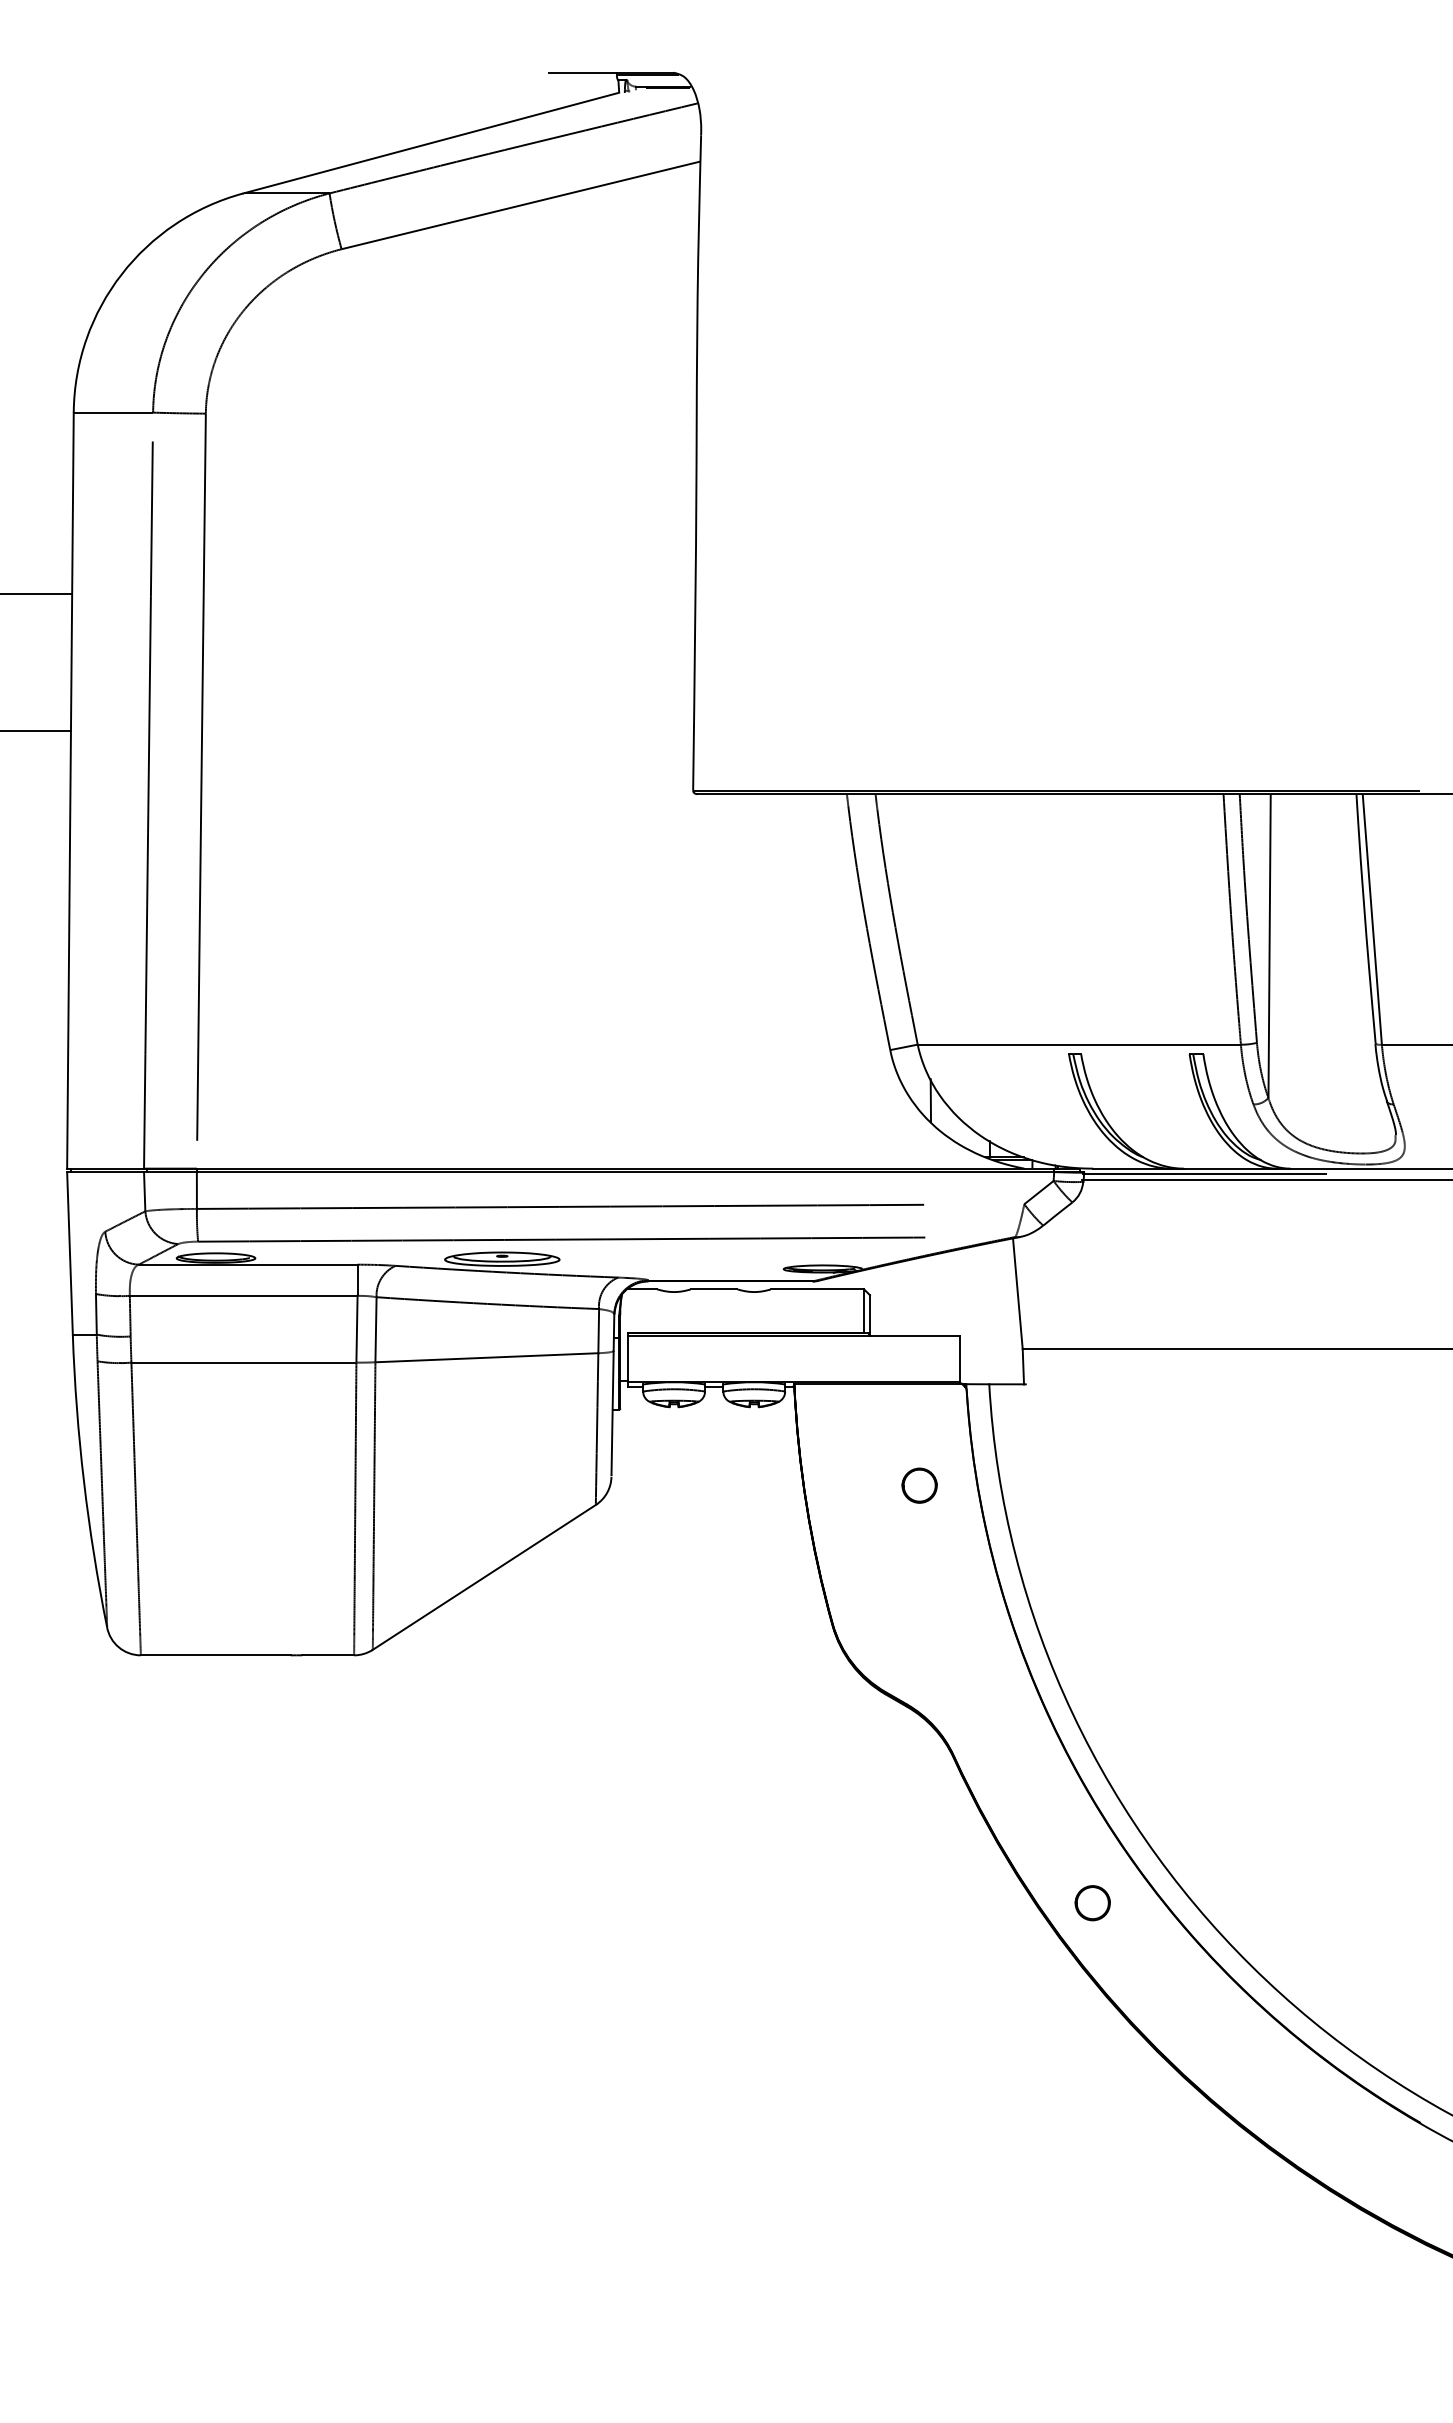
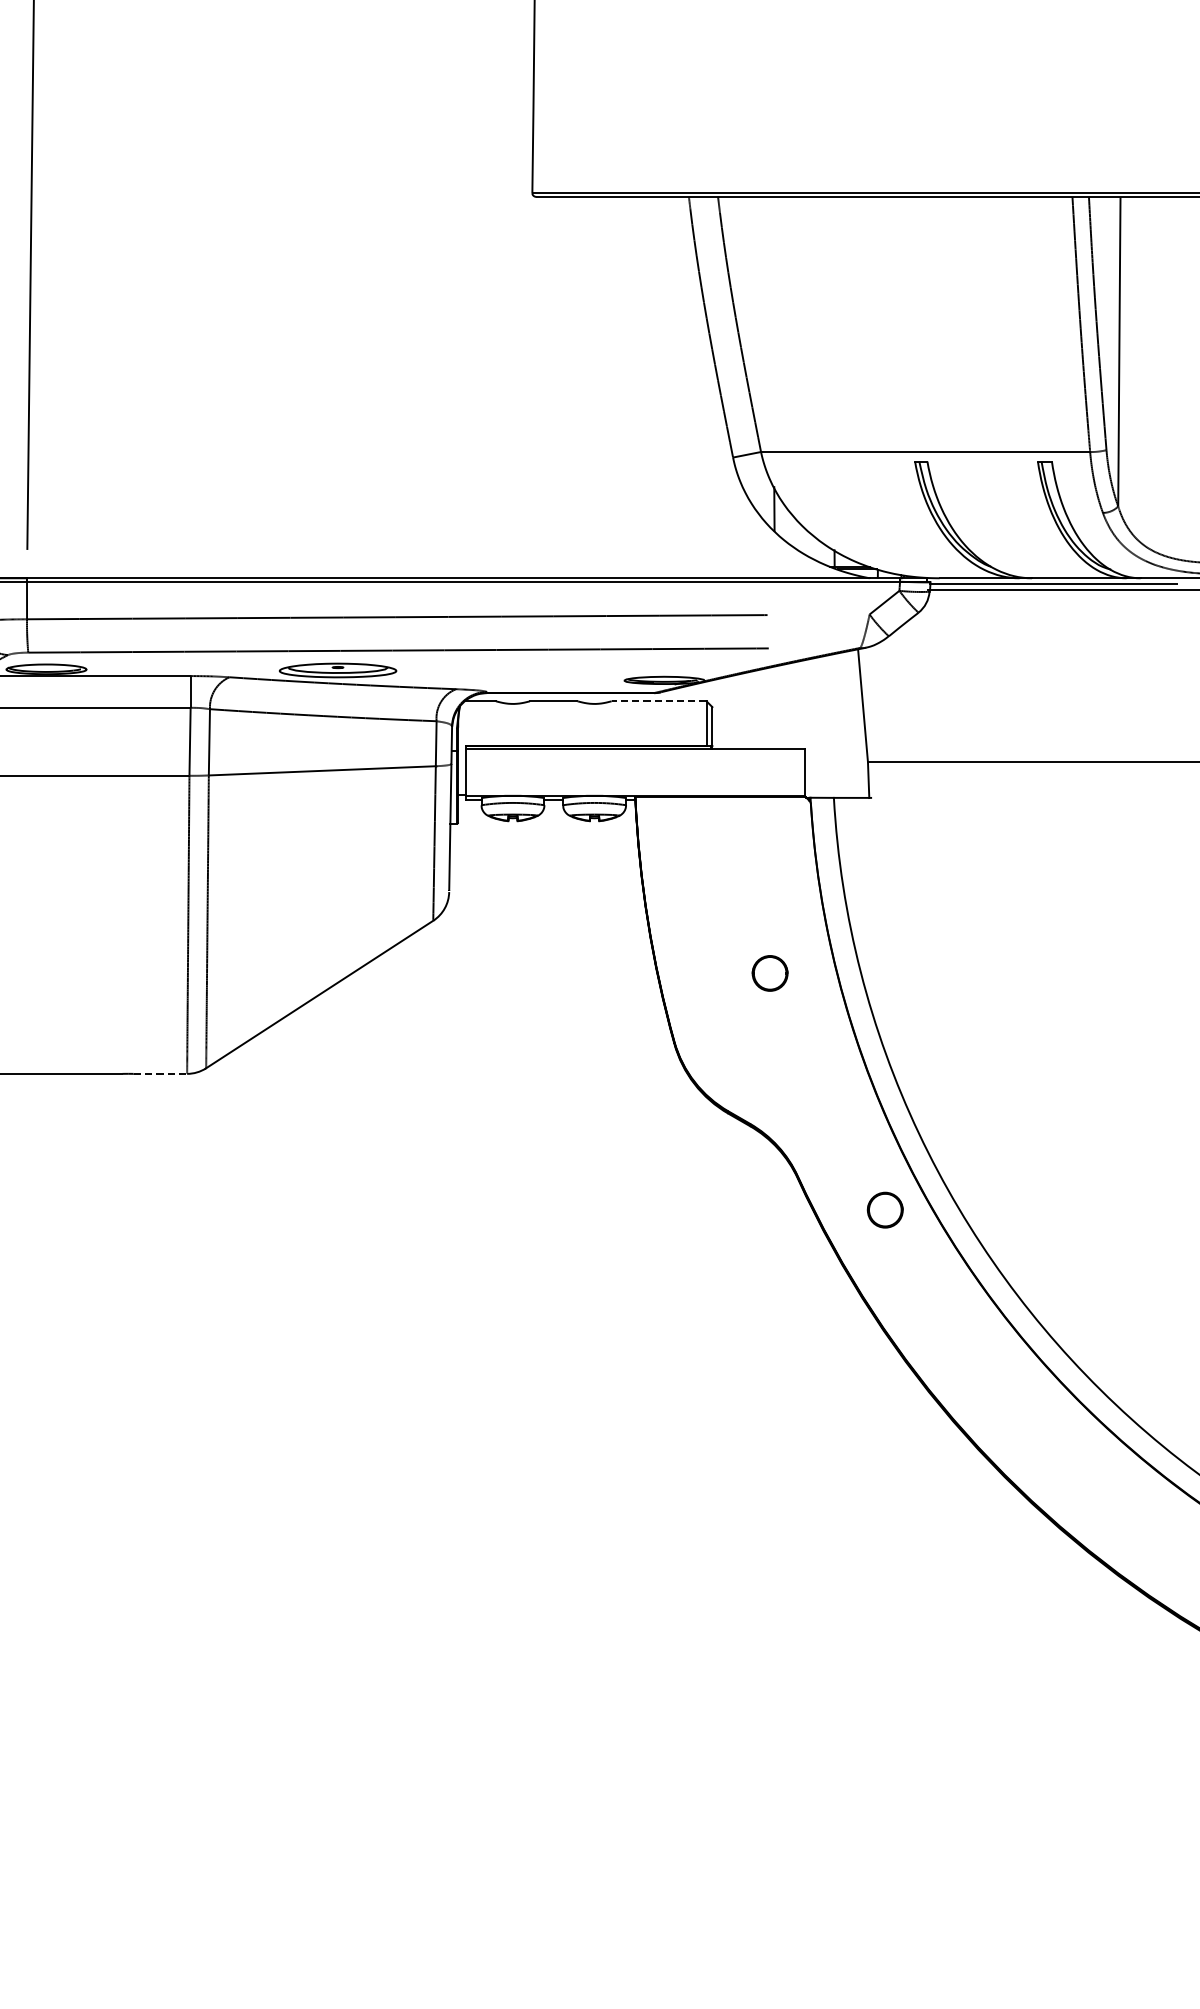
line: (817, 1289) -> (658, 701), solid -> dashed
circle: (919, 1485) -> (769, 973), moved
line: (328, 1655) -> (161, 1074), solid -> dashed
circle: (1092, 1903) -> (885, 1210), moved

